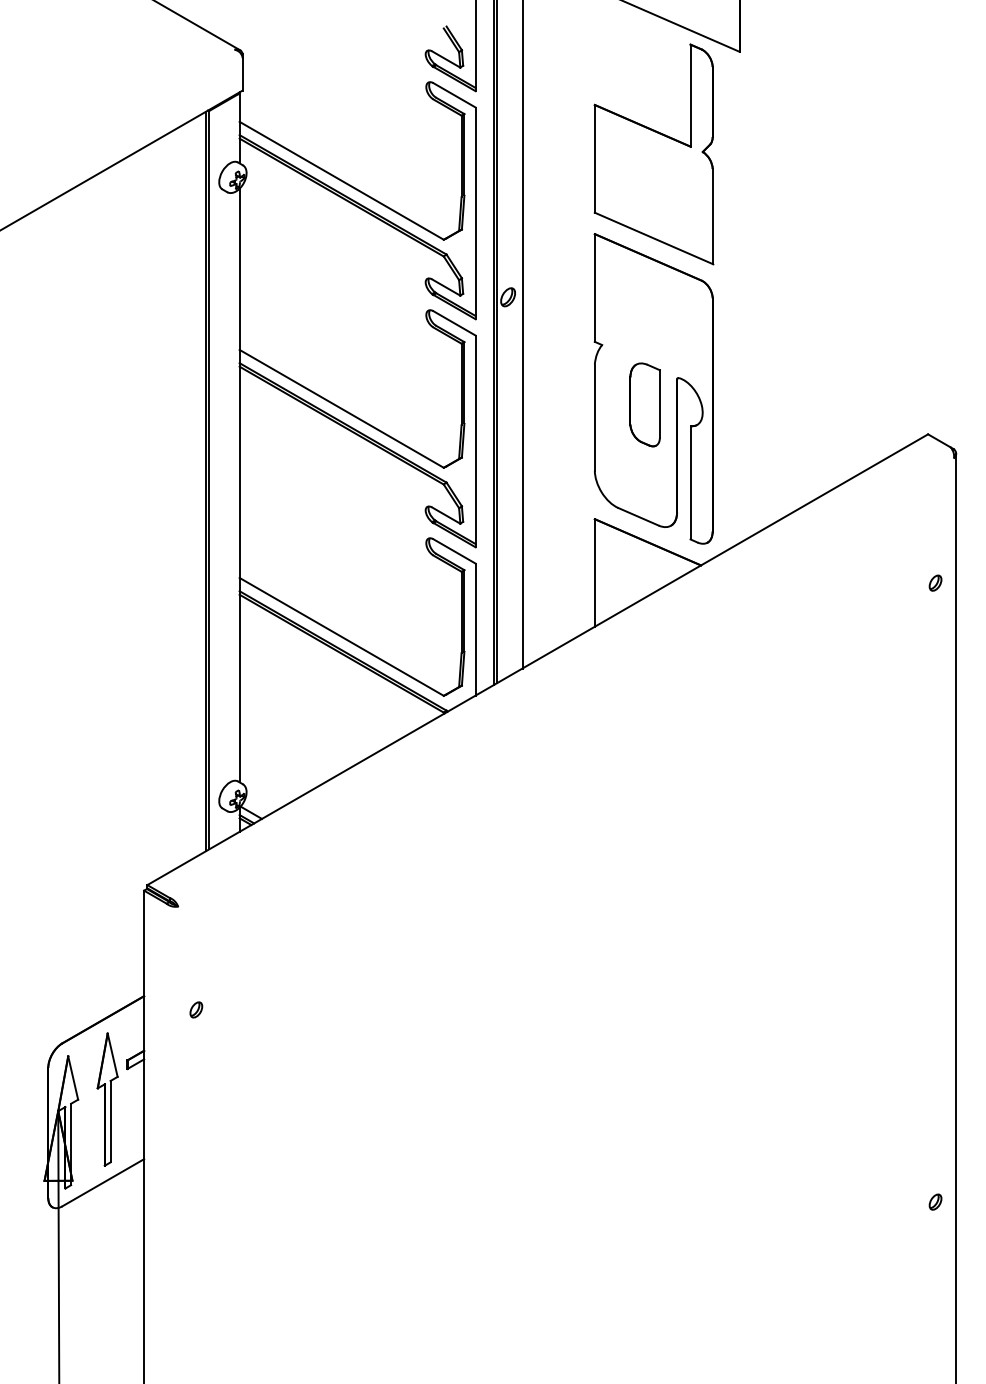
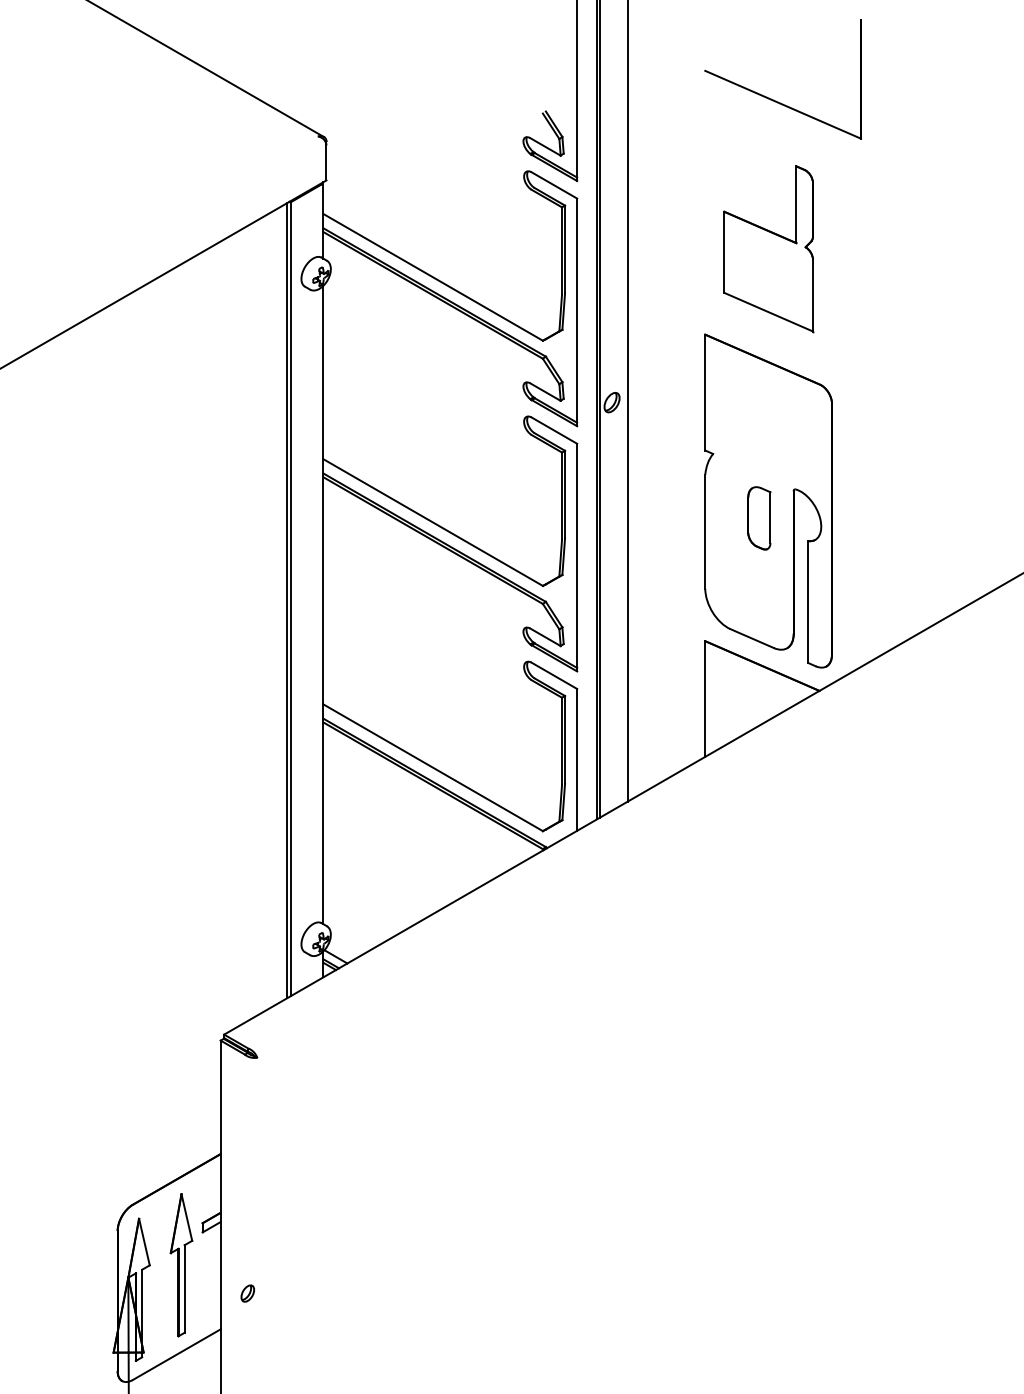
part: (653, 154) -> (768, 249), size x0.7
part: (644, 404) -> (758, 517), size x0.7
part: (196, 1009) -> (247, 1293), moved

